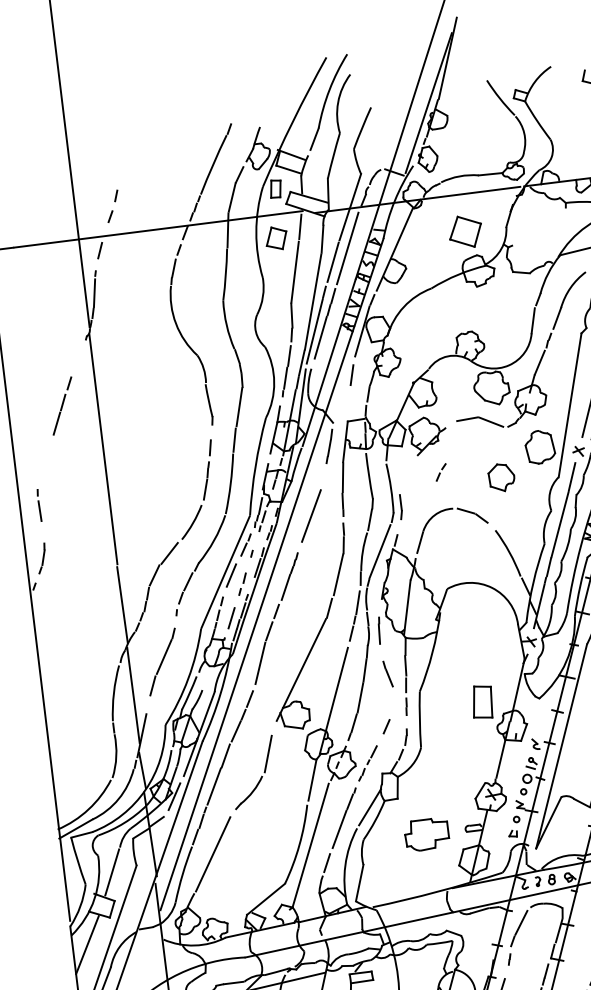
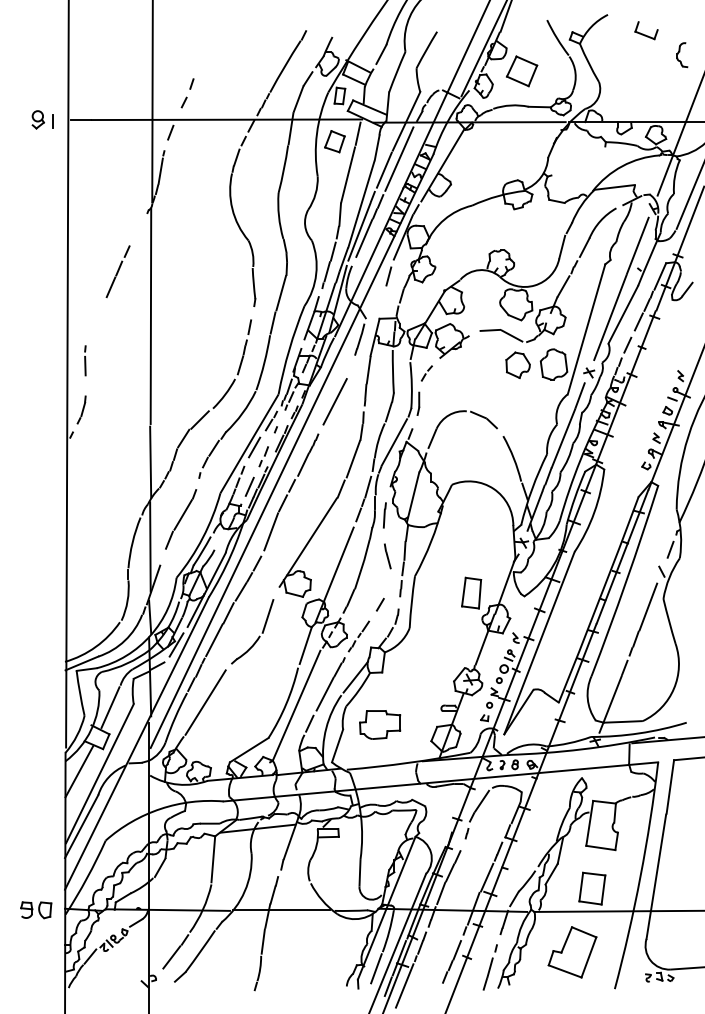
part: (466, 231) -> (522, 71), moved
part: (440, 472) -> (426, 373), moved
part: (500, 476) -> (517, 364), moved
part: (427, 834) -> (380, 724), moved

